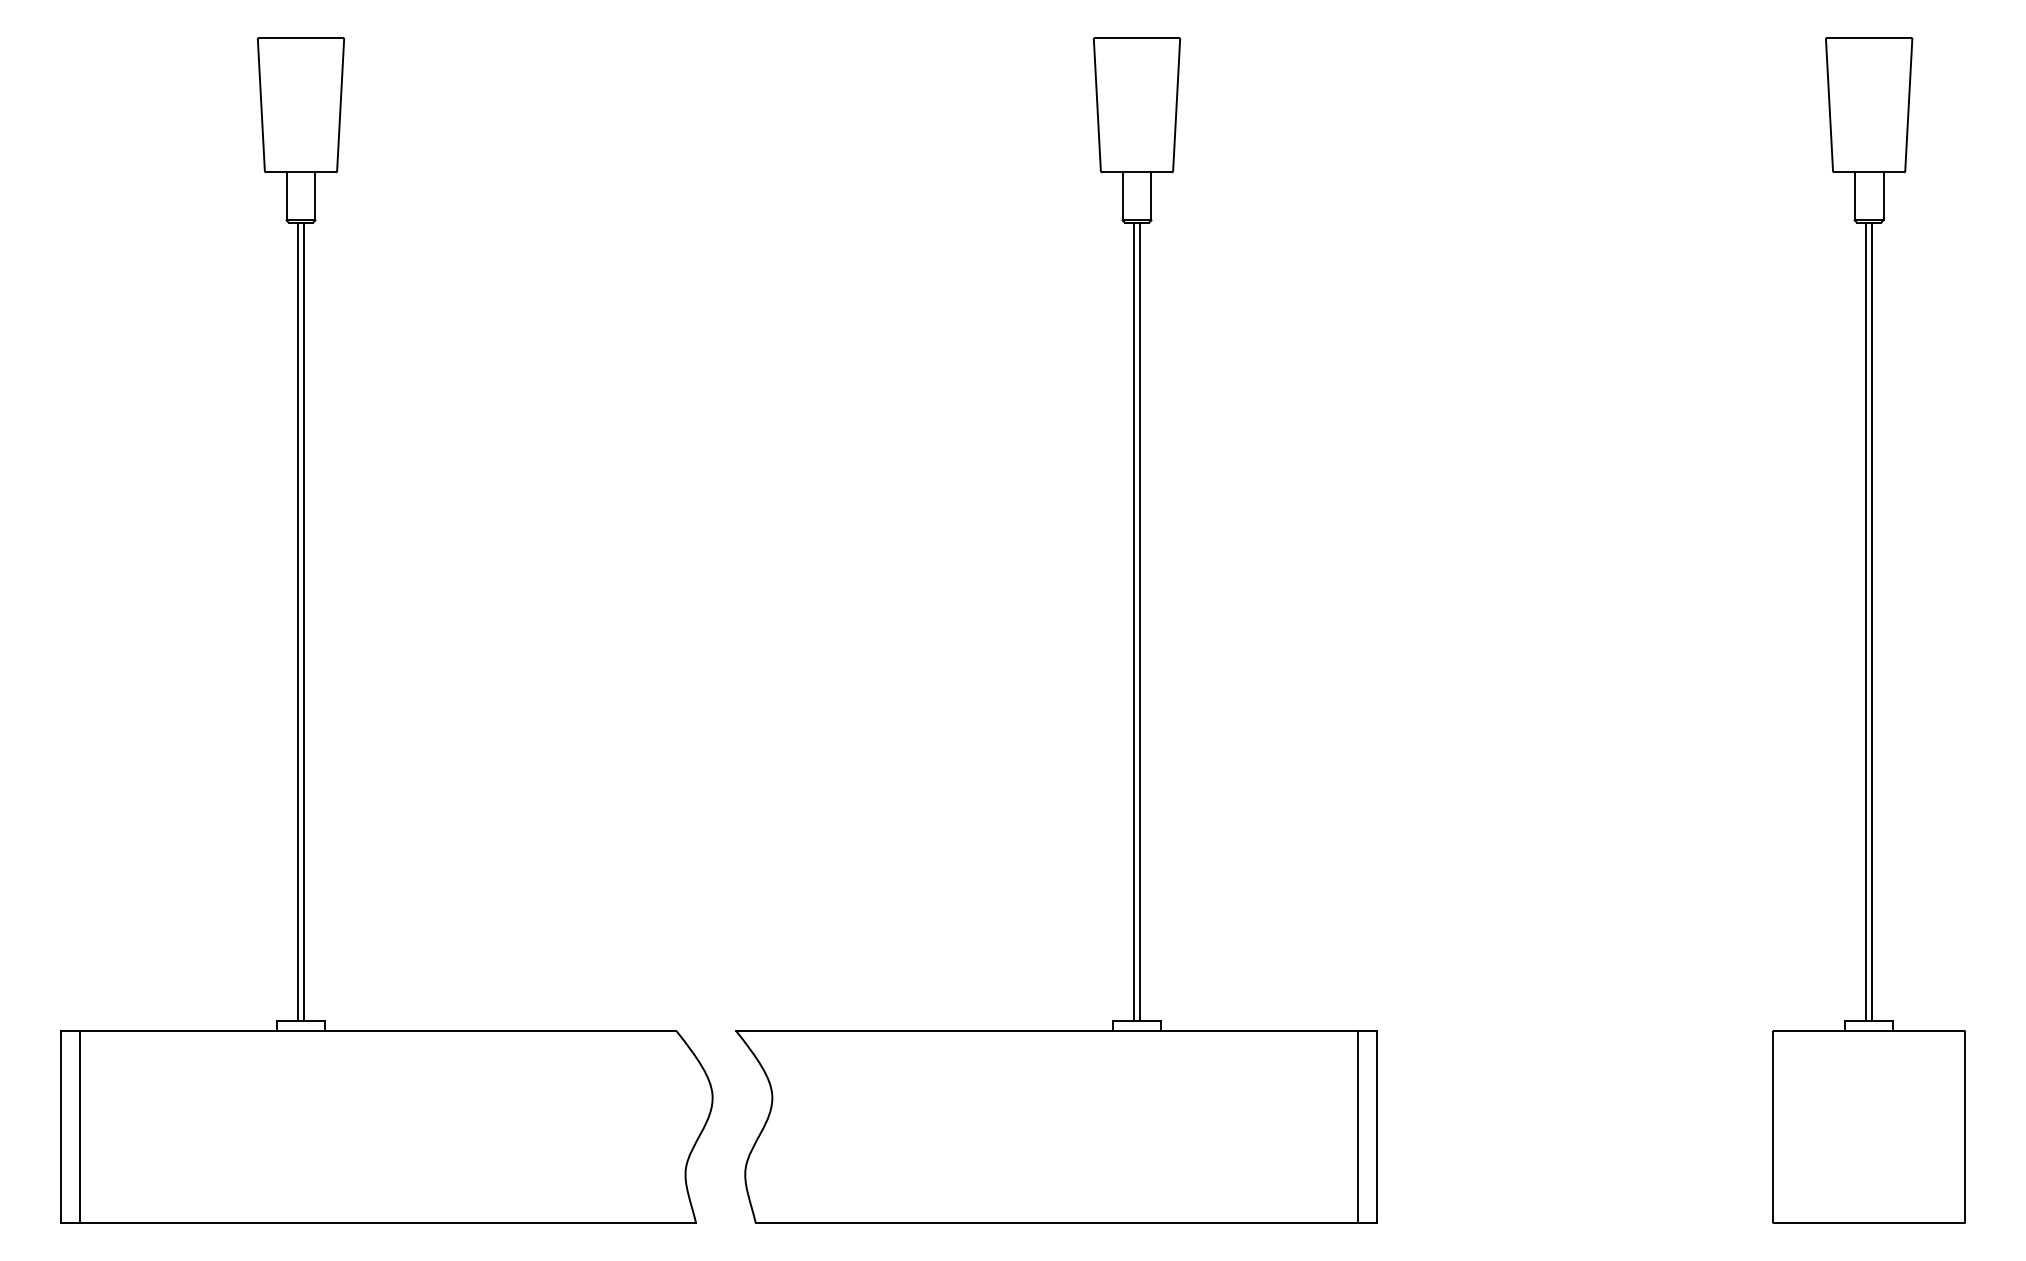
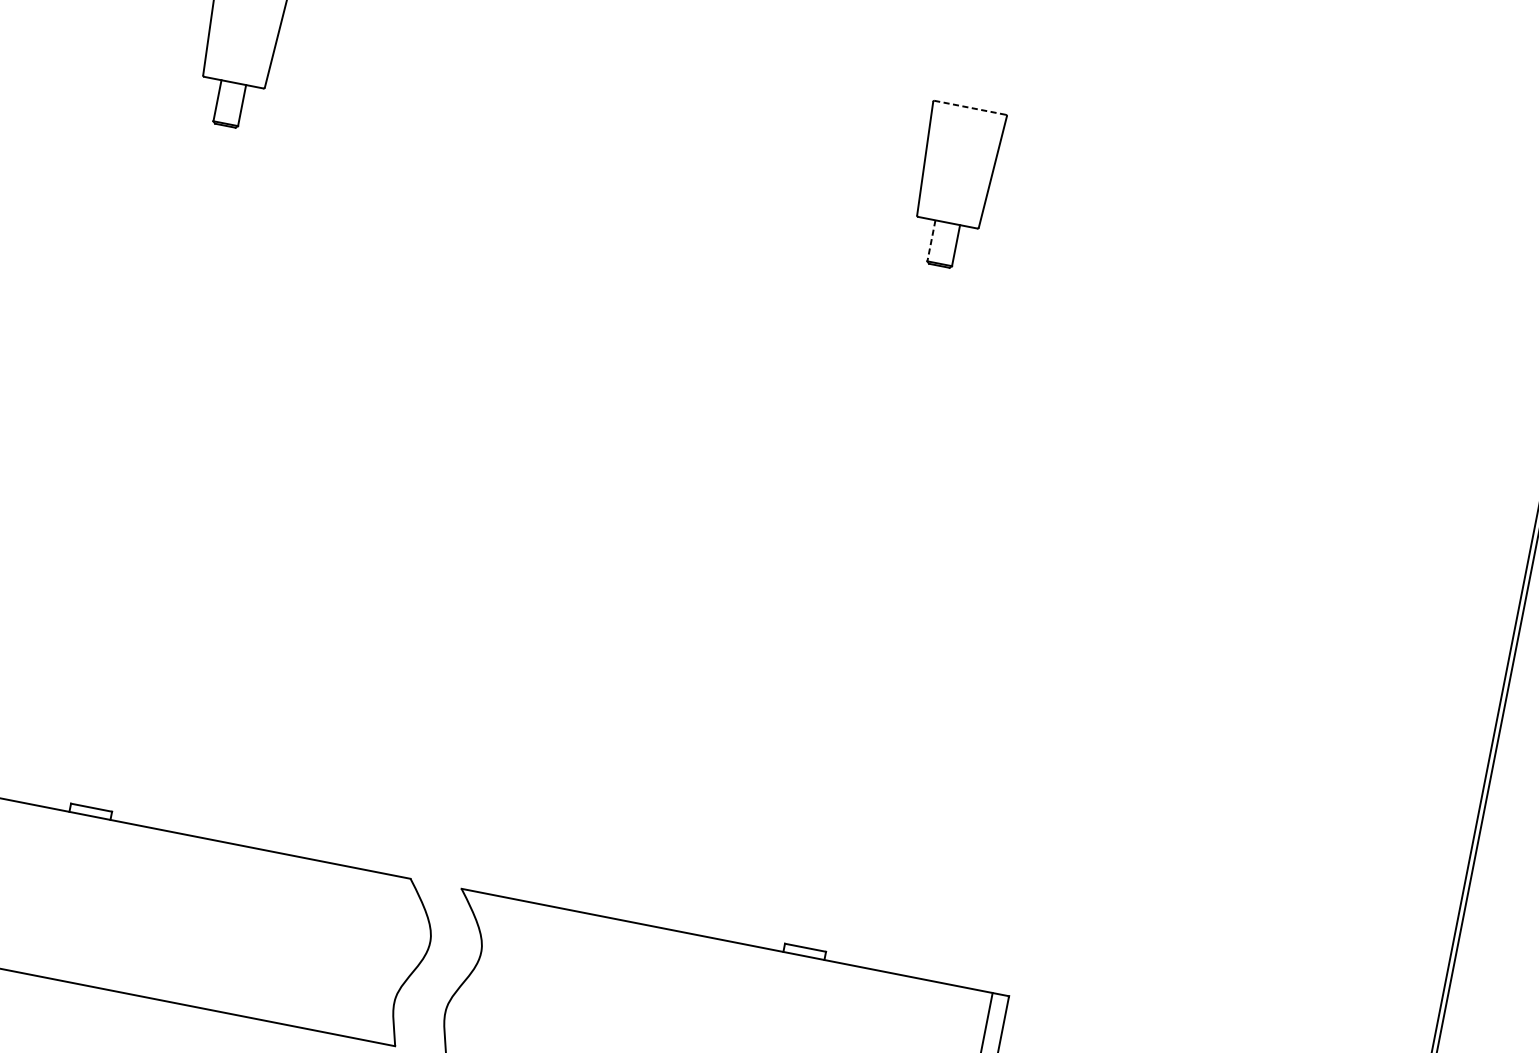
line: (1137, 37) -> (970, 107), solid -> dashed
line: (1122, 196) -> (931, 240), solid -> dashed
line: (298, 621) -> (156, 465), removed
line: (303, 621) -> (160, 466), removed
line: (1134, 621) -> (870, 605), removed
line: (1139, 621) -> (874, 606), removed

